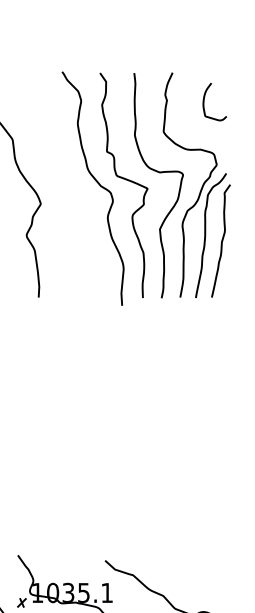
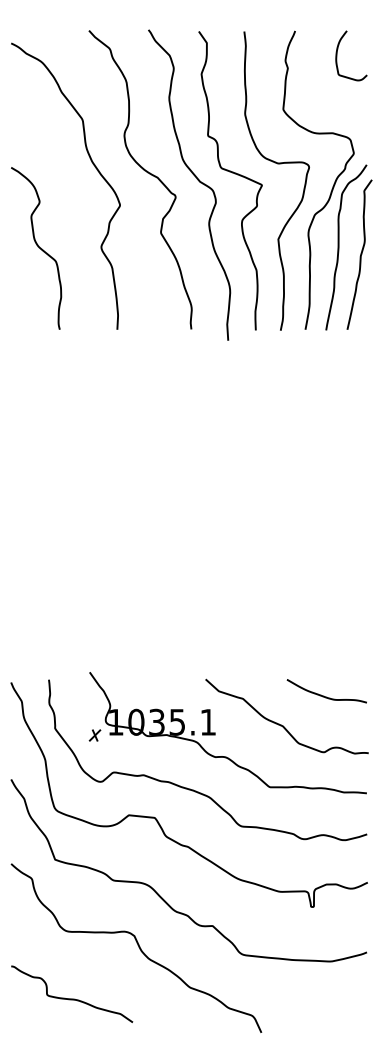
curve: (204, 101) -> (337, 55), moved
curve: (59, 178) -> (144, 171), added
curve: (193, 572) -> (323, 695), added

